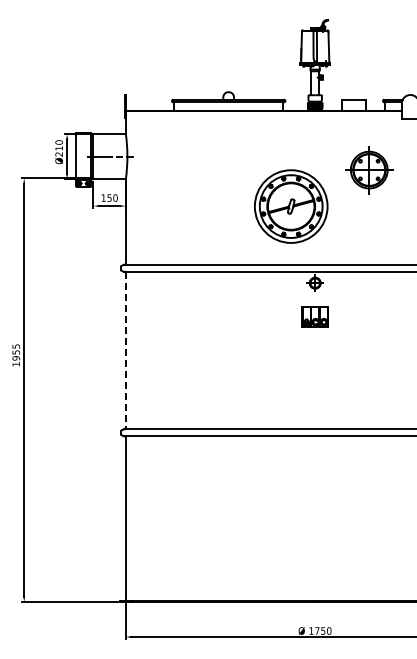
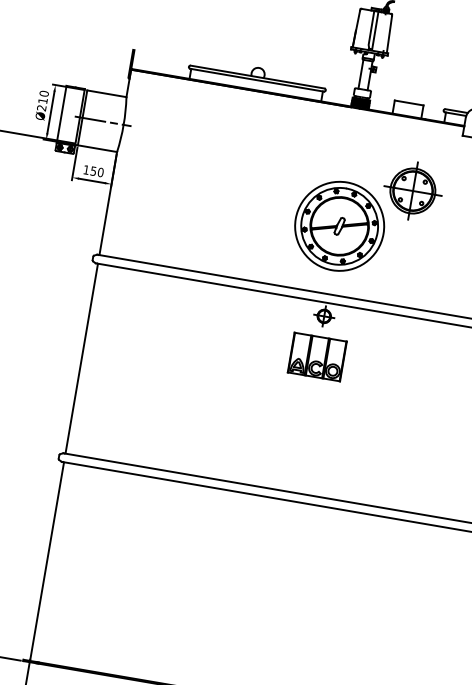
part: (291, 206) -> (340, 226), moved
part: (315, 316) -> (317, 356), size x1.67
line: (125, 351) -> (81, 359), dashed -> solid

